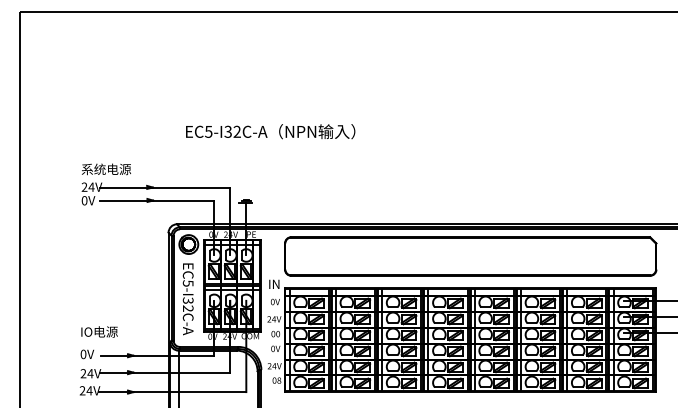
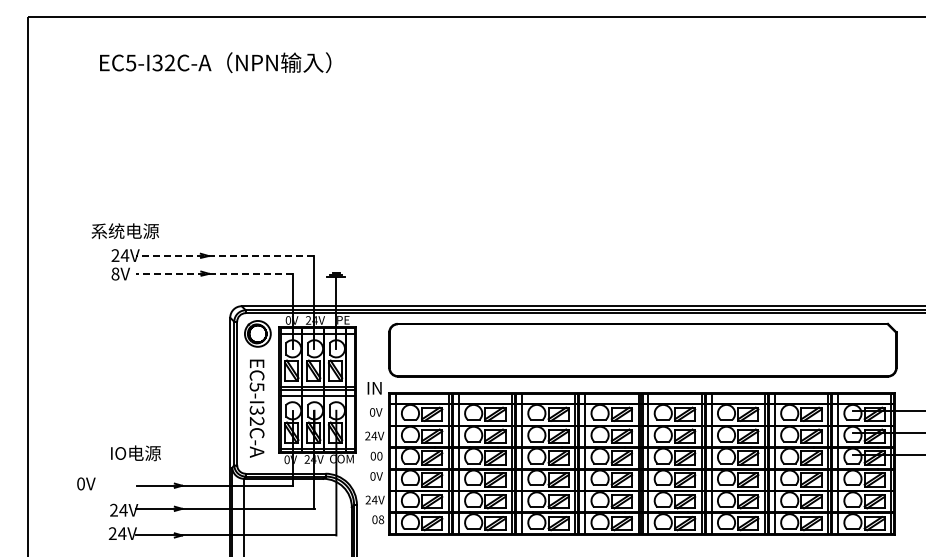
text: (270, 131) -> (215, 62), moved
text: (105, 169) -> (124, 231), moved
line: (164, 187) -> (224, 256), solid -> dashed
line: (157, 200) -> (214, 273), solid -> dashed
text: (84, 201) -> (115, 274), 0V -> 8V
text: (87, 354) -> (86, 483), moved

